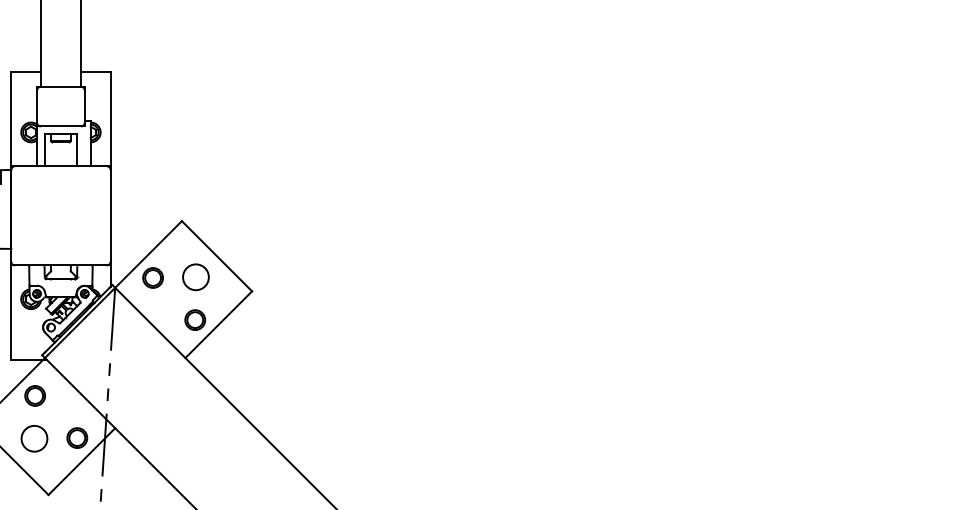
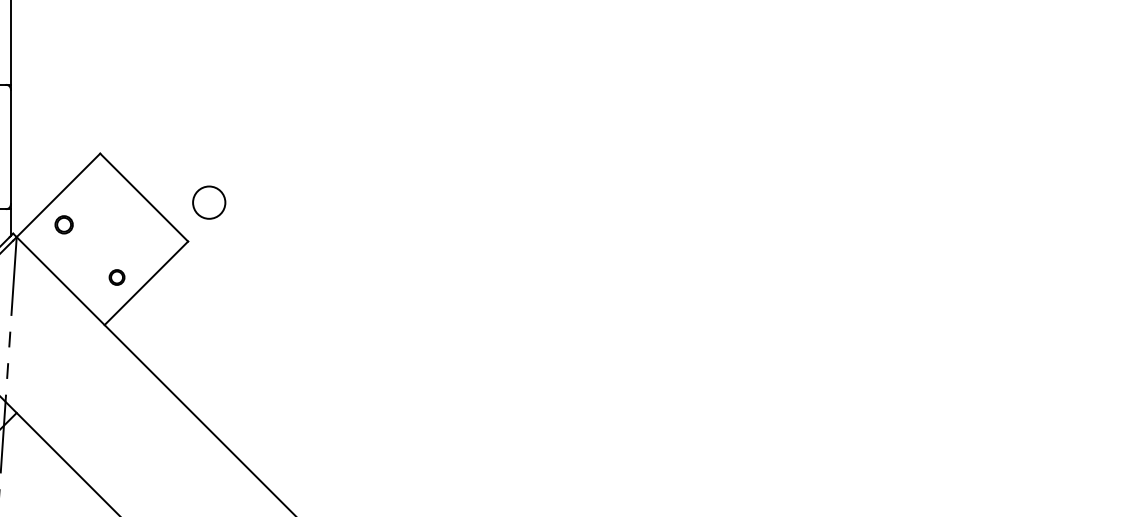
part: (152, 277) -> (63, 224), size x0.7
circle: (195, 277) -> (208, 202), moved
part: (195, 319) -> (117, 276), size x0.6

